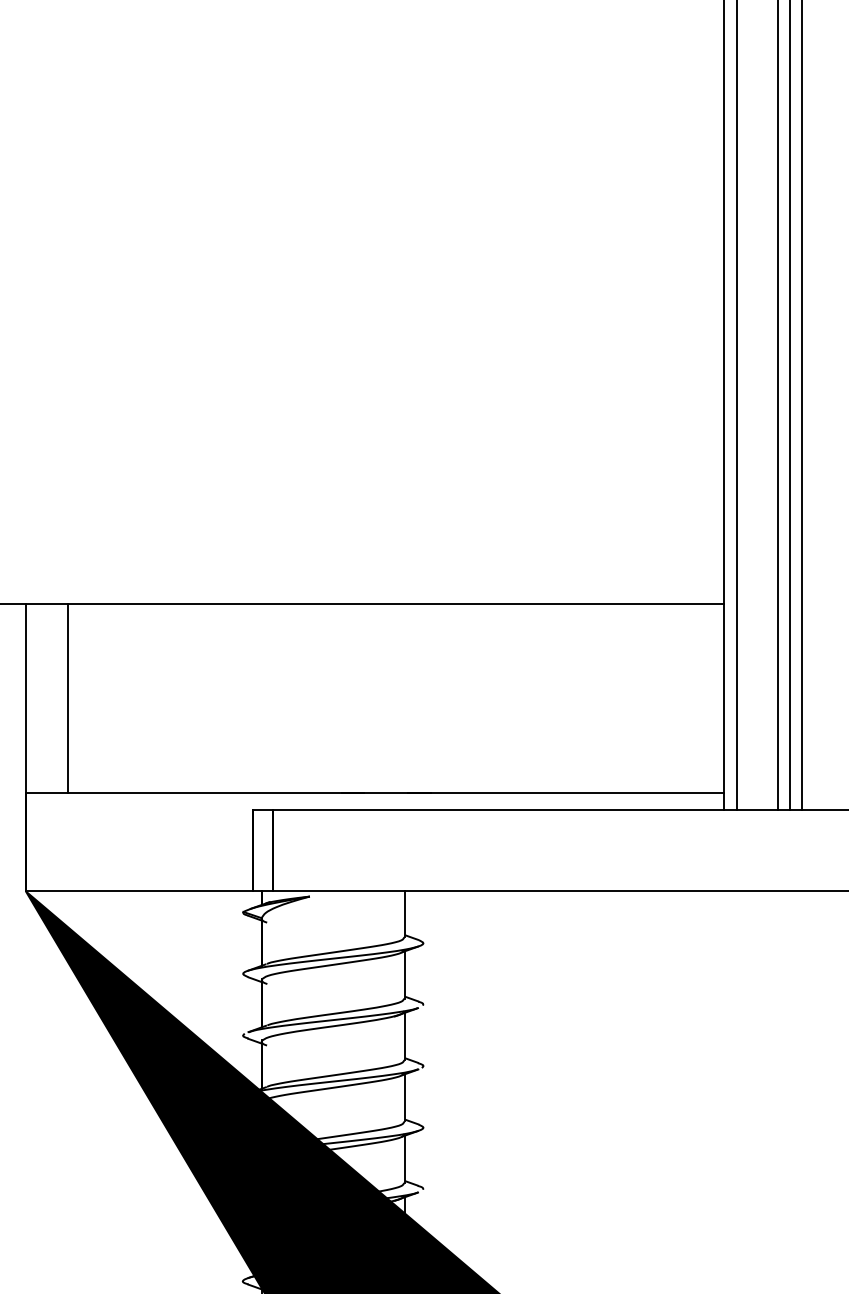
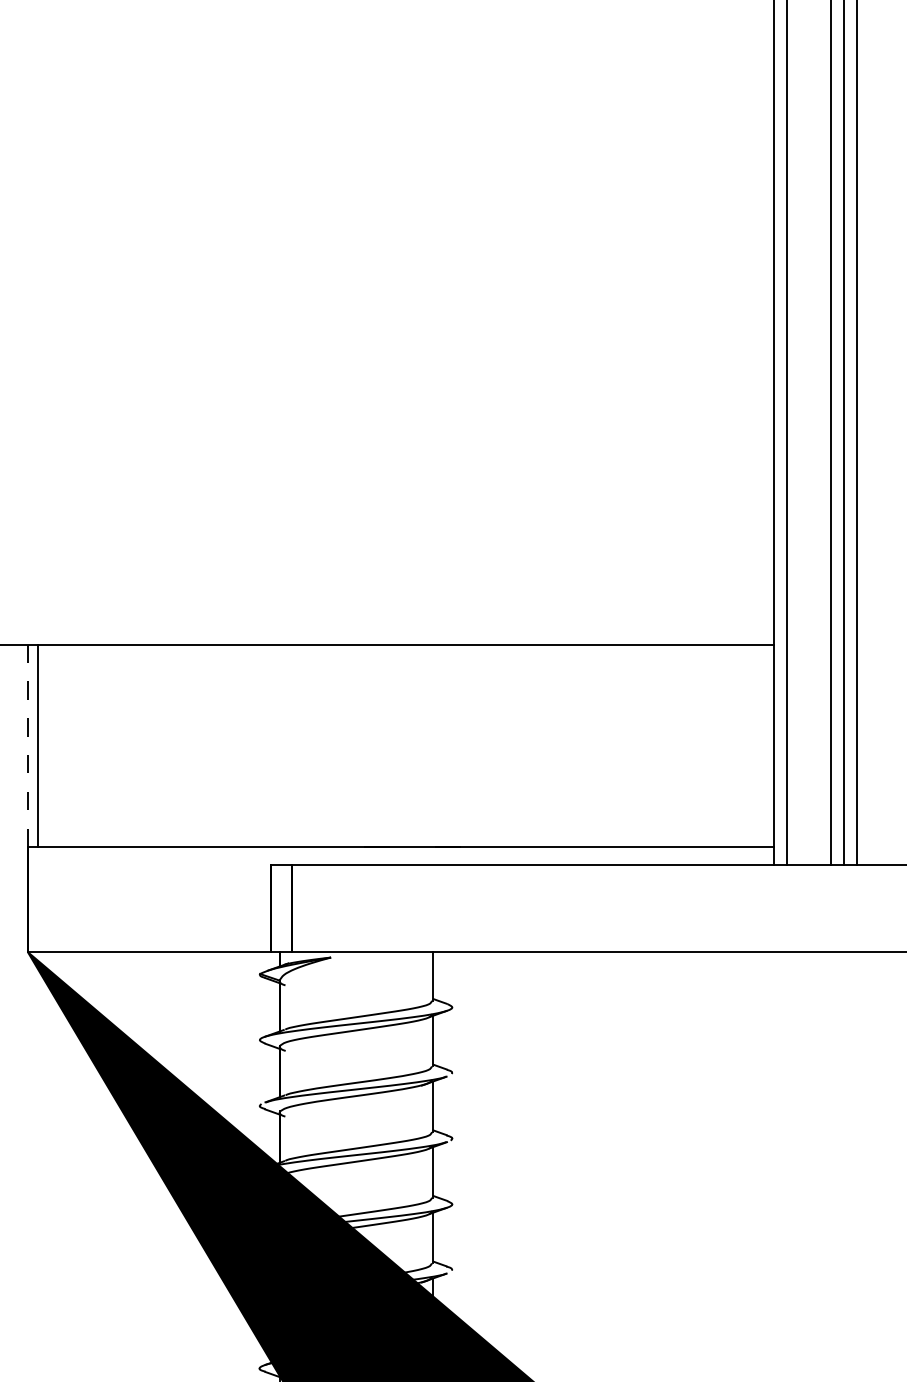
line: (26, 698) -> (28, 746), solid -> dashed
line: (67, 698) -> (38, 746), moved

